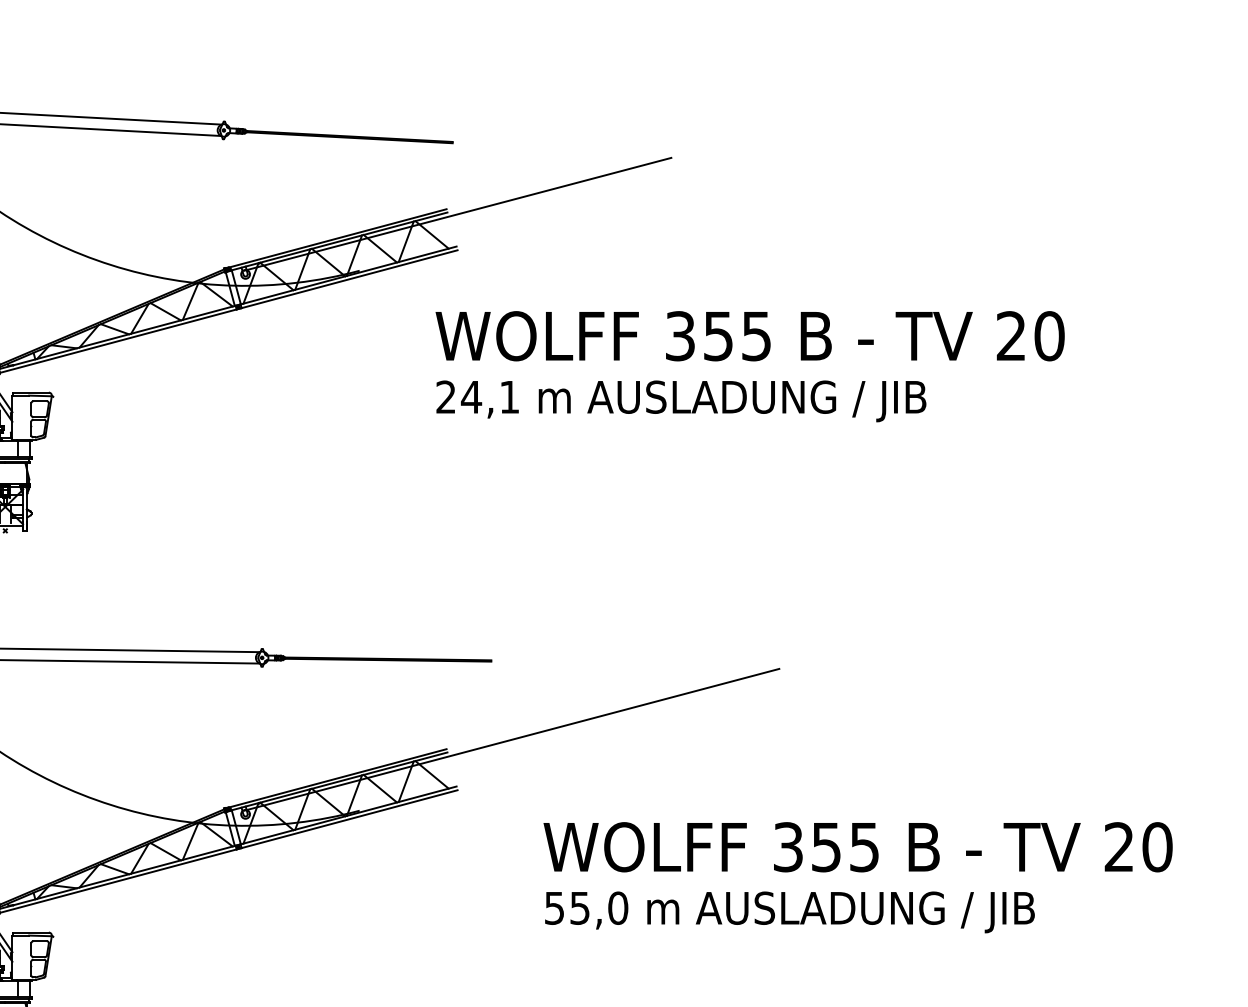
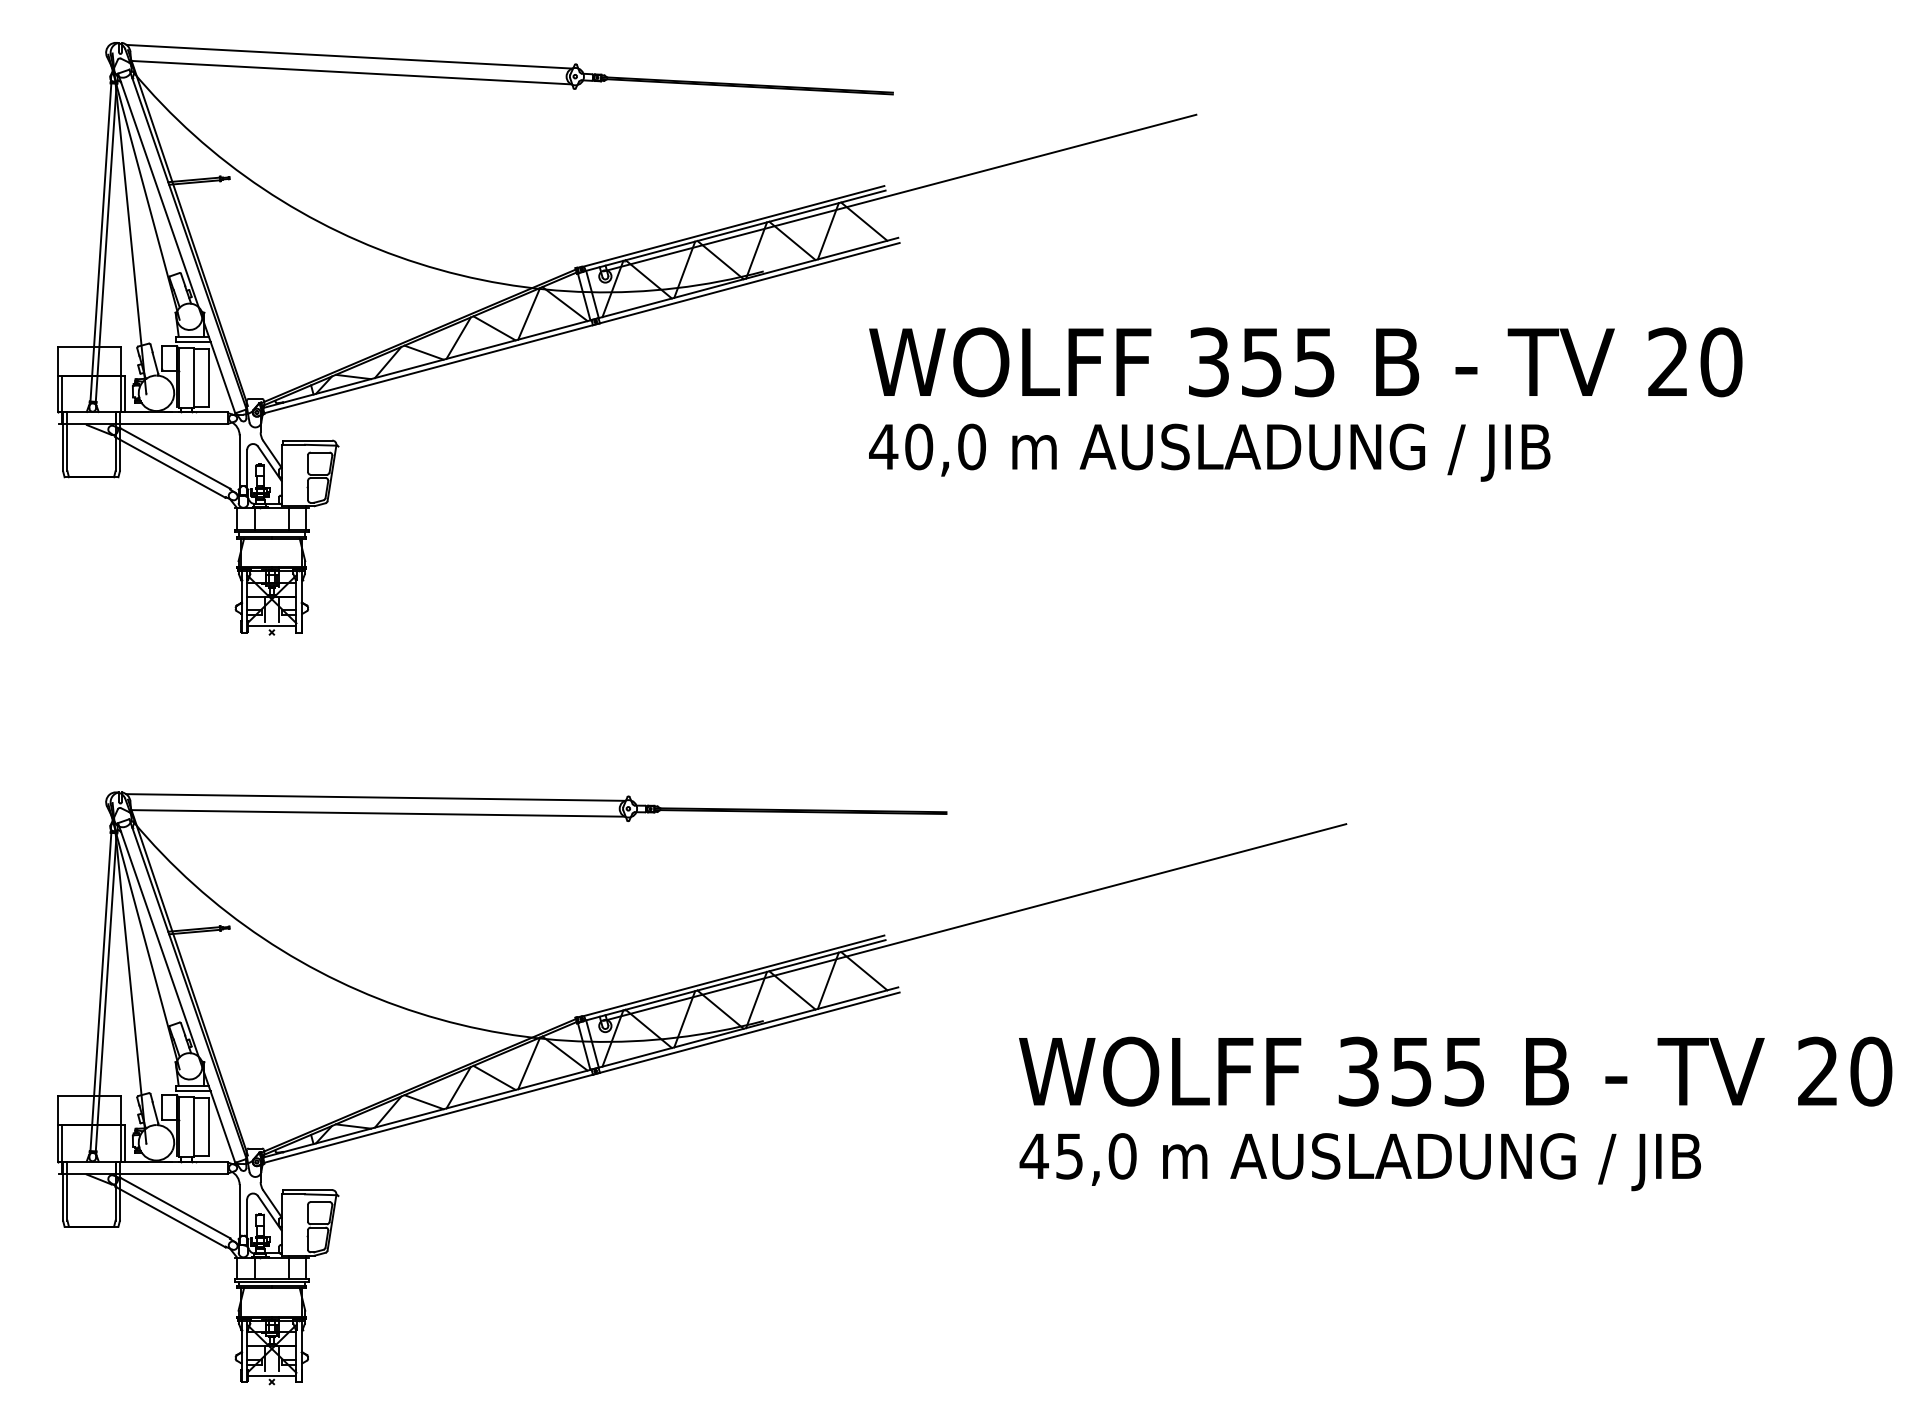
text: (477, 396) -> (927, 446), 24,1 -> 40,0
text: (554, 908) -> (1033, 1156), 55,0 -> 45,0

